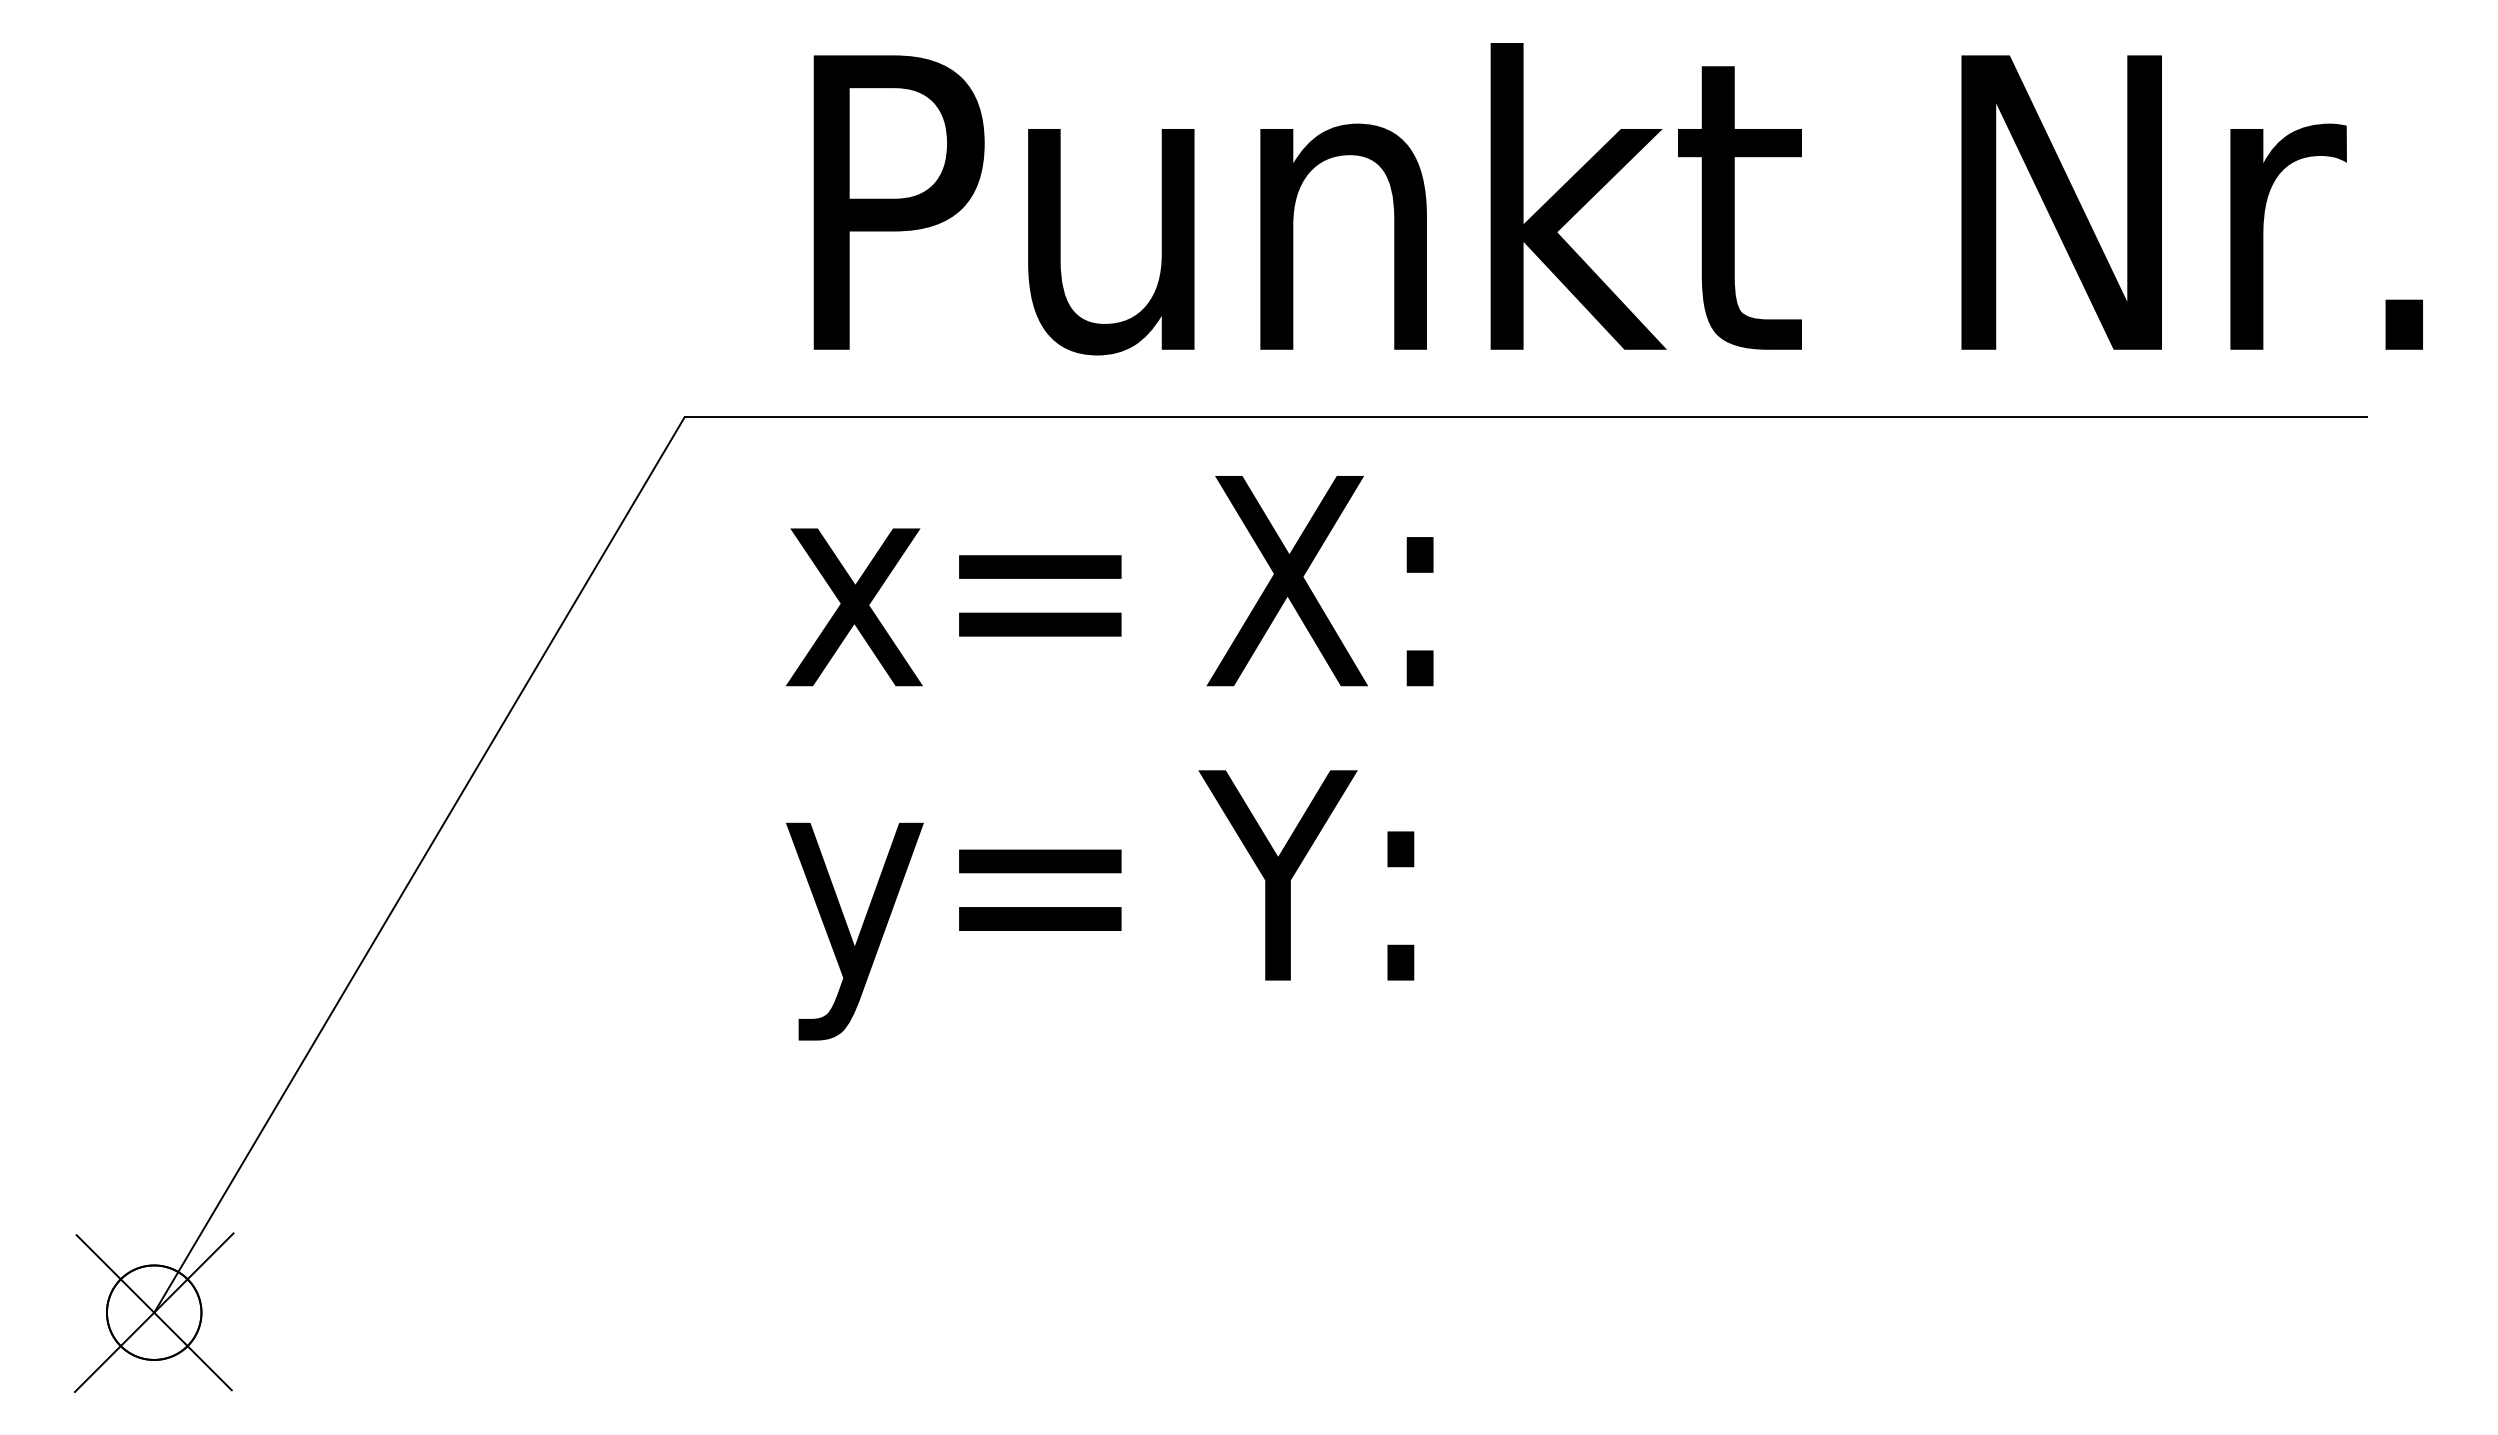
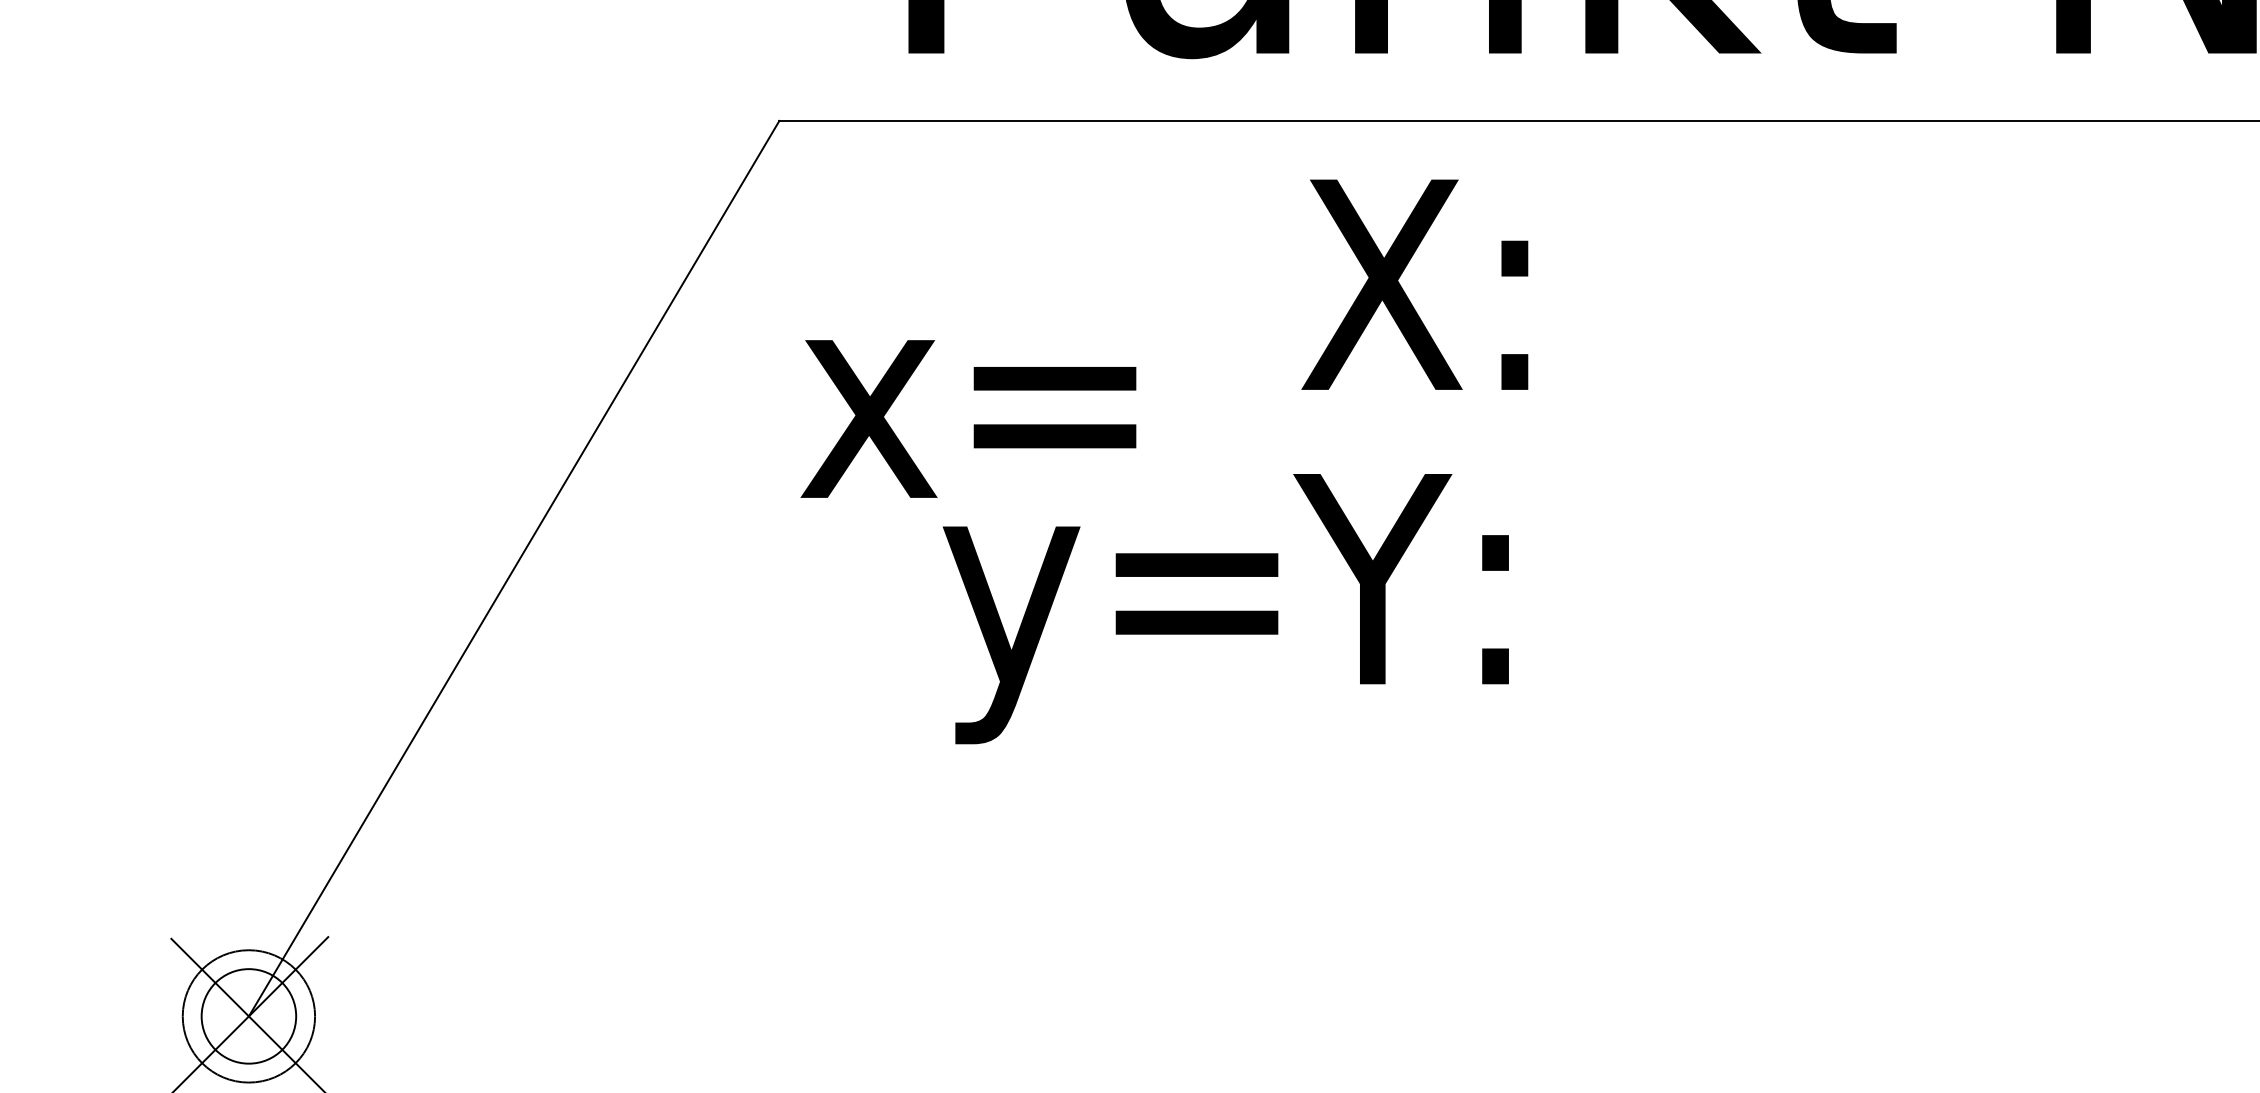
text: (953, 607) -> (968, 419), moved
text: (953, 931) -> (1110, 635), moved
circle: (153, 1312) -> (248, 1016), size x1.4

